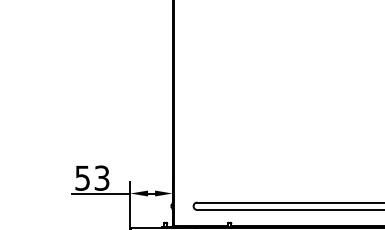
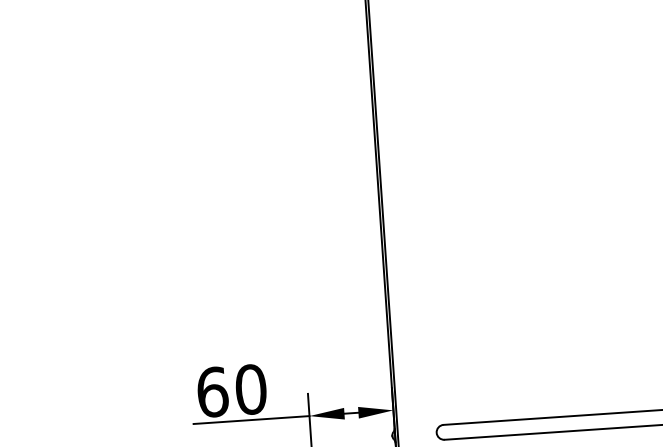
text: (92, 177) -> (232, 389), 53 -> 60

